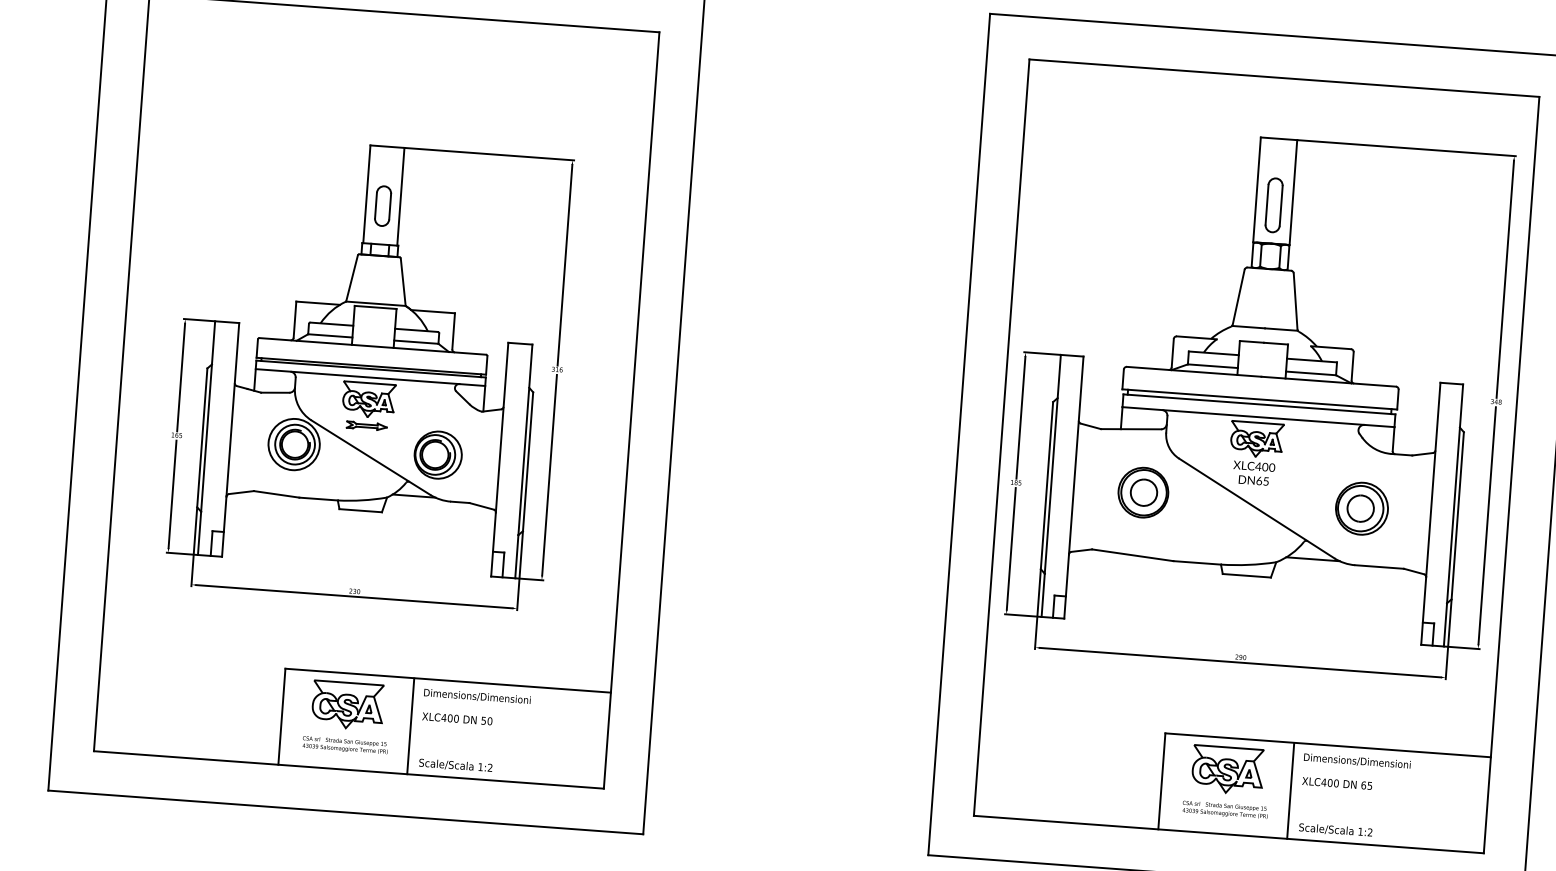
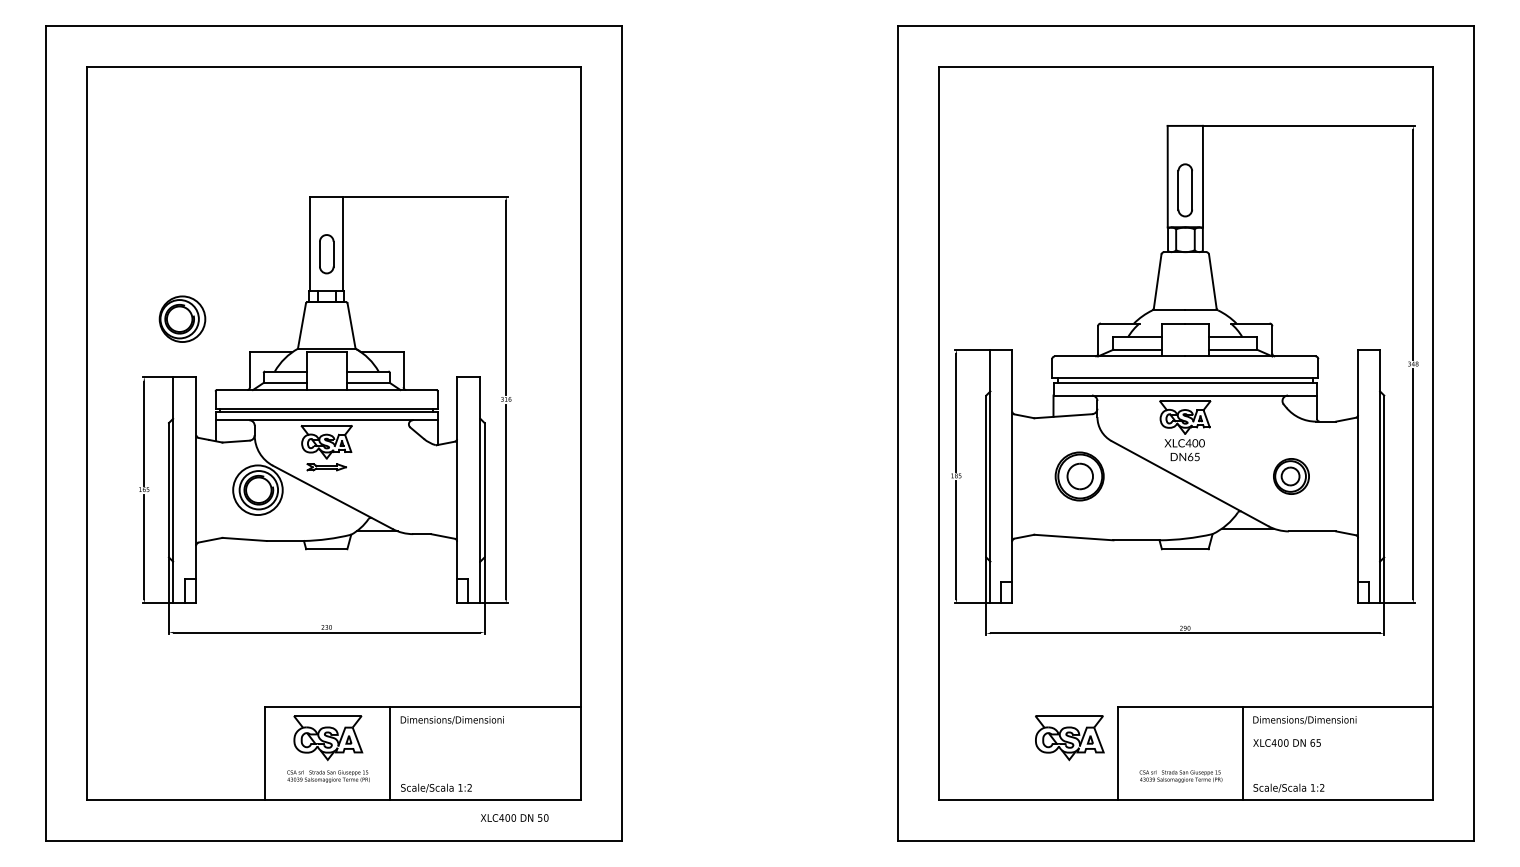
part: (438, 454) -> (182, 318), moved
part: (1362, 508) -> (1291, 476), size x0.7
text: (457, 718) -> (514, 817), moved
part: (1227, 770) -> (1069, 738), moved

